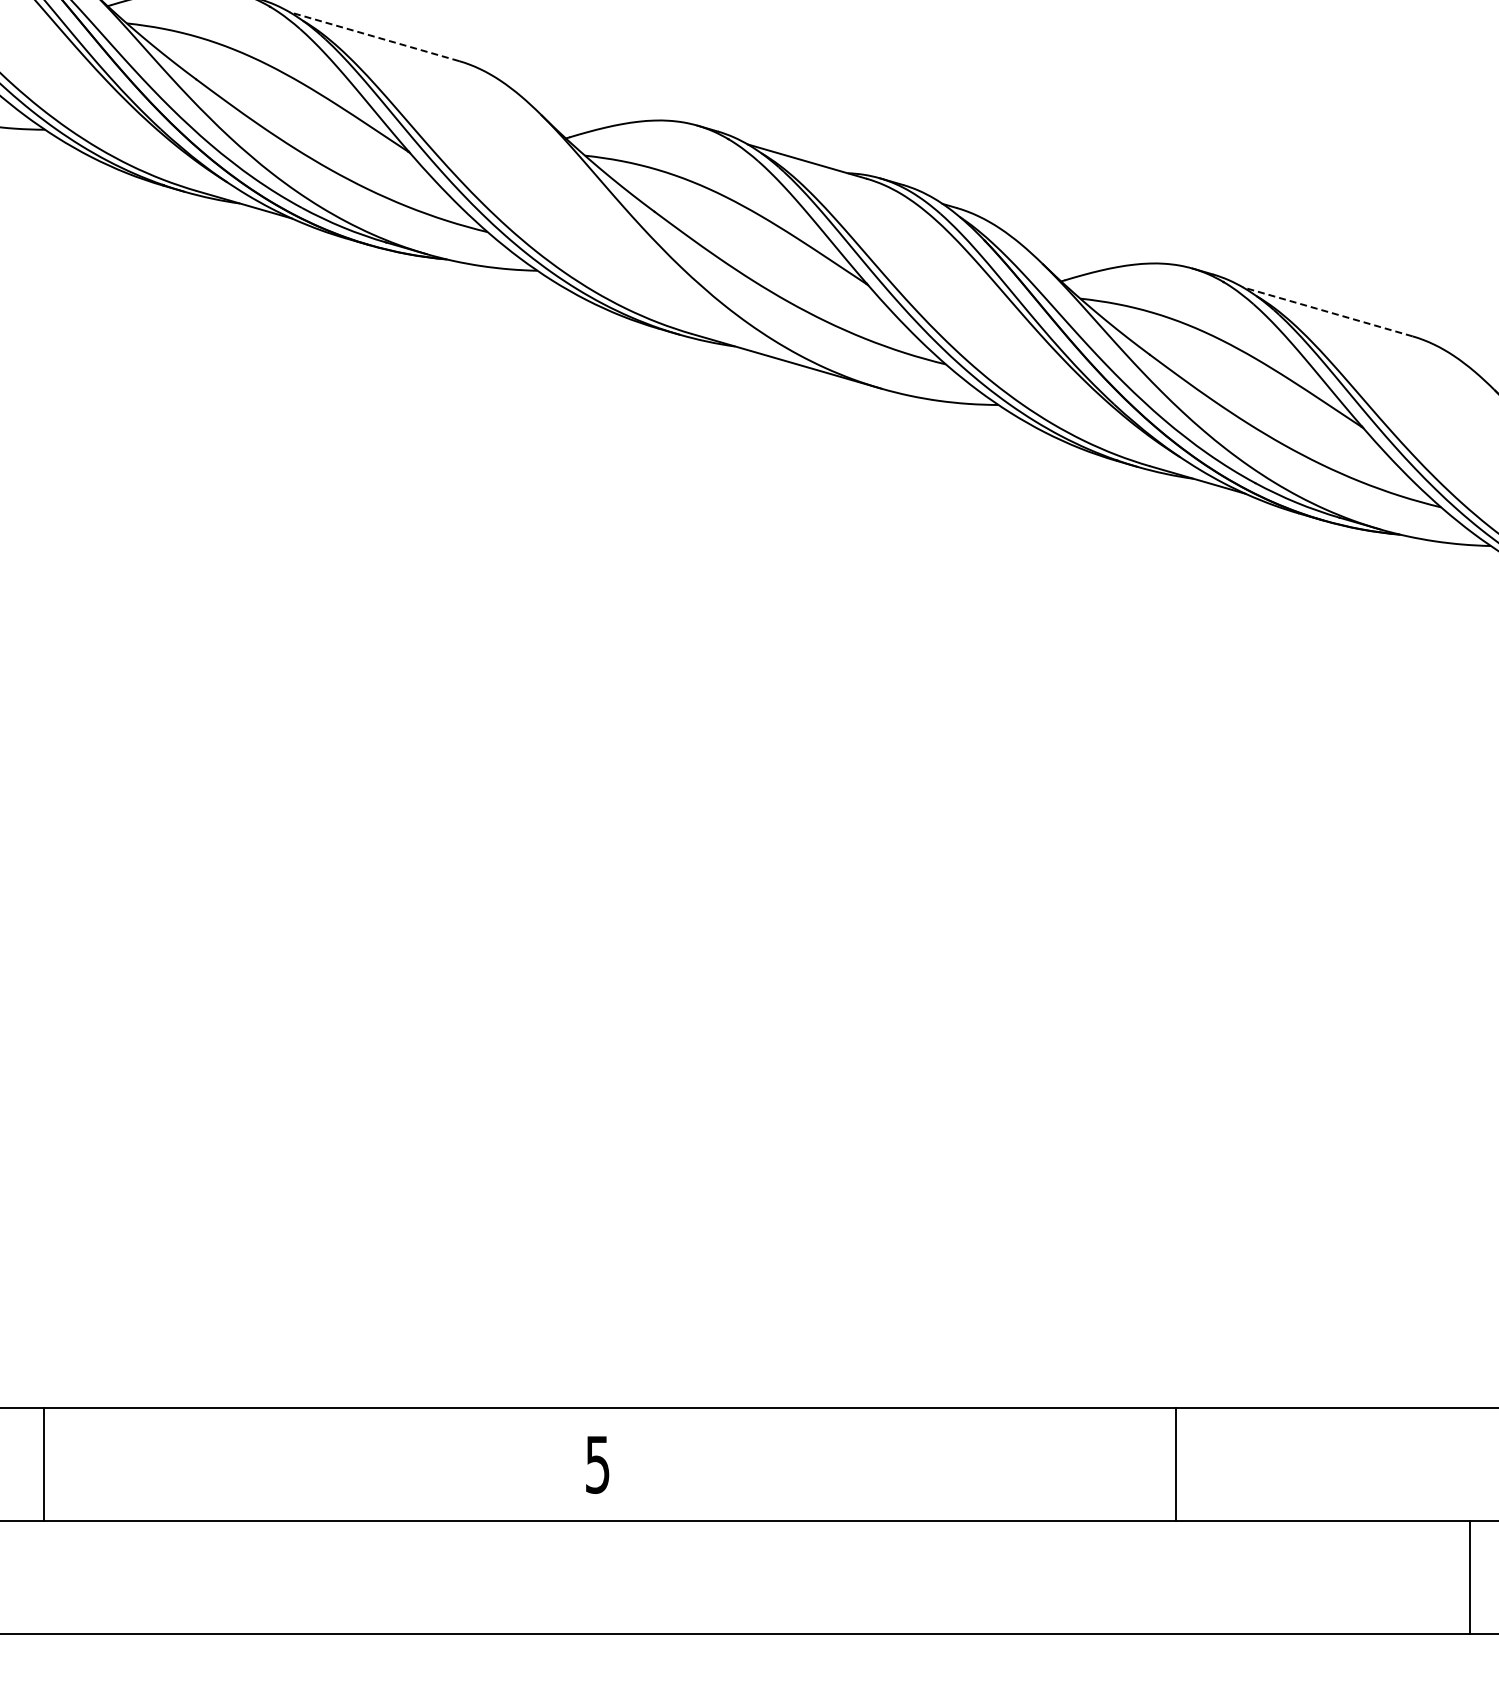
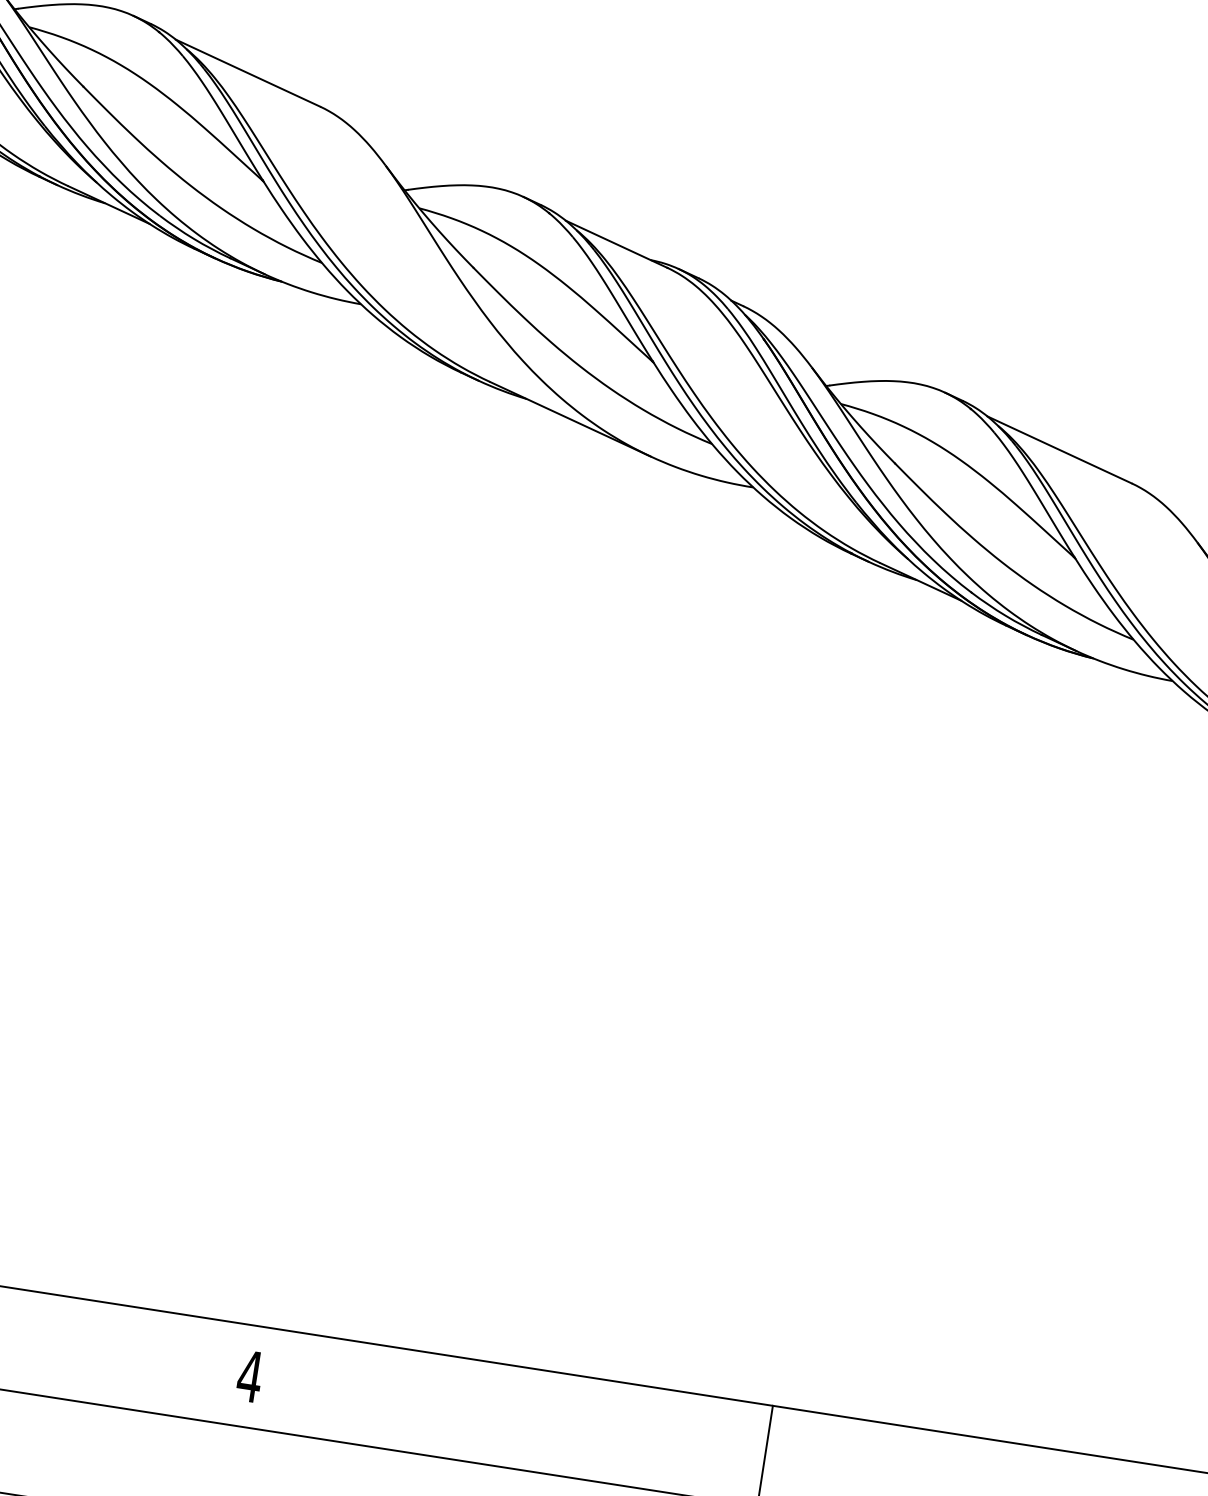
line: (373, 36) -> (247, 72), dashed -> solid
line: (1327, 311) -> (1059, 449), dashed -> solid
text: (597, 1464) -> (249, 1376), 5 -> 4

